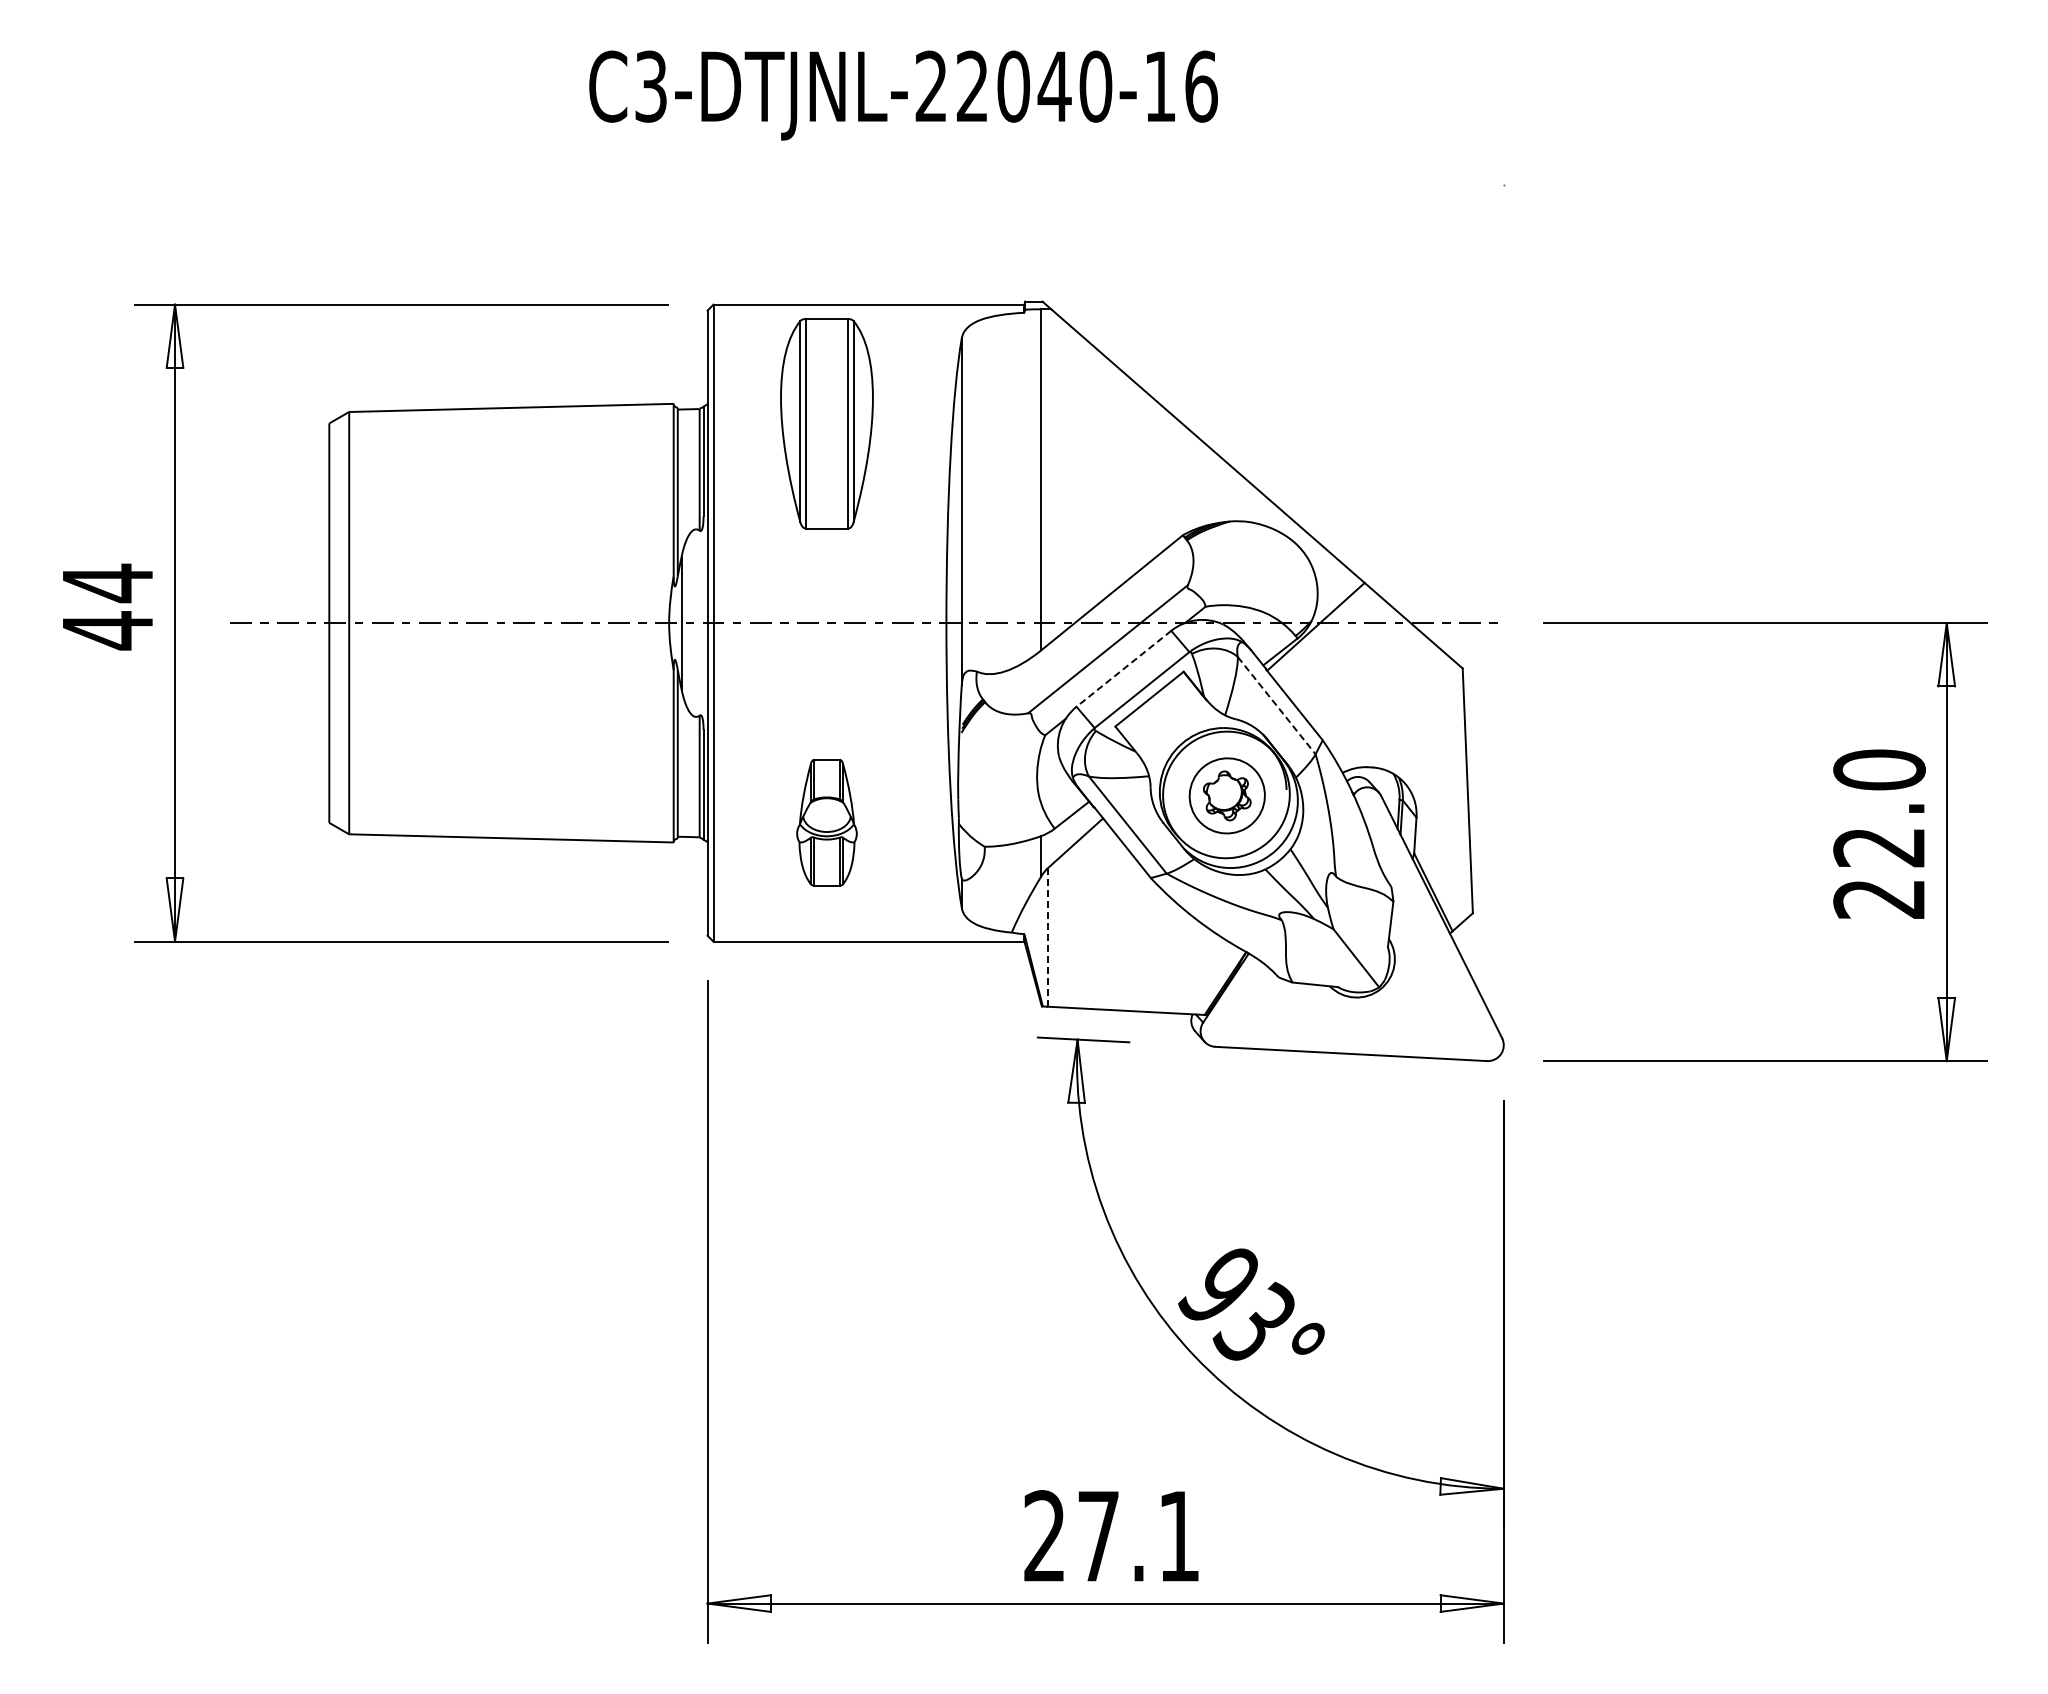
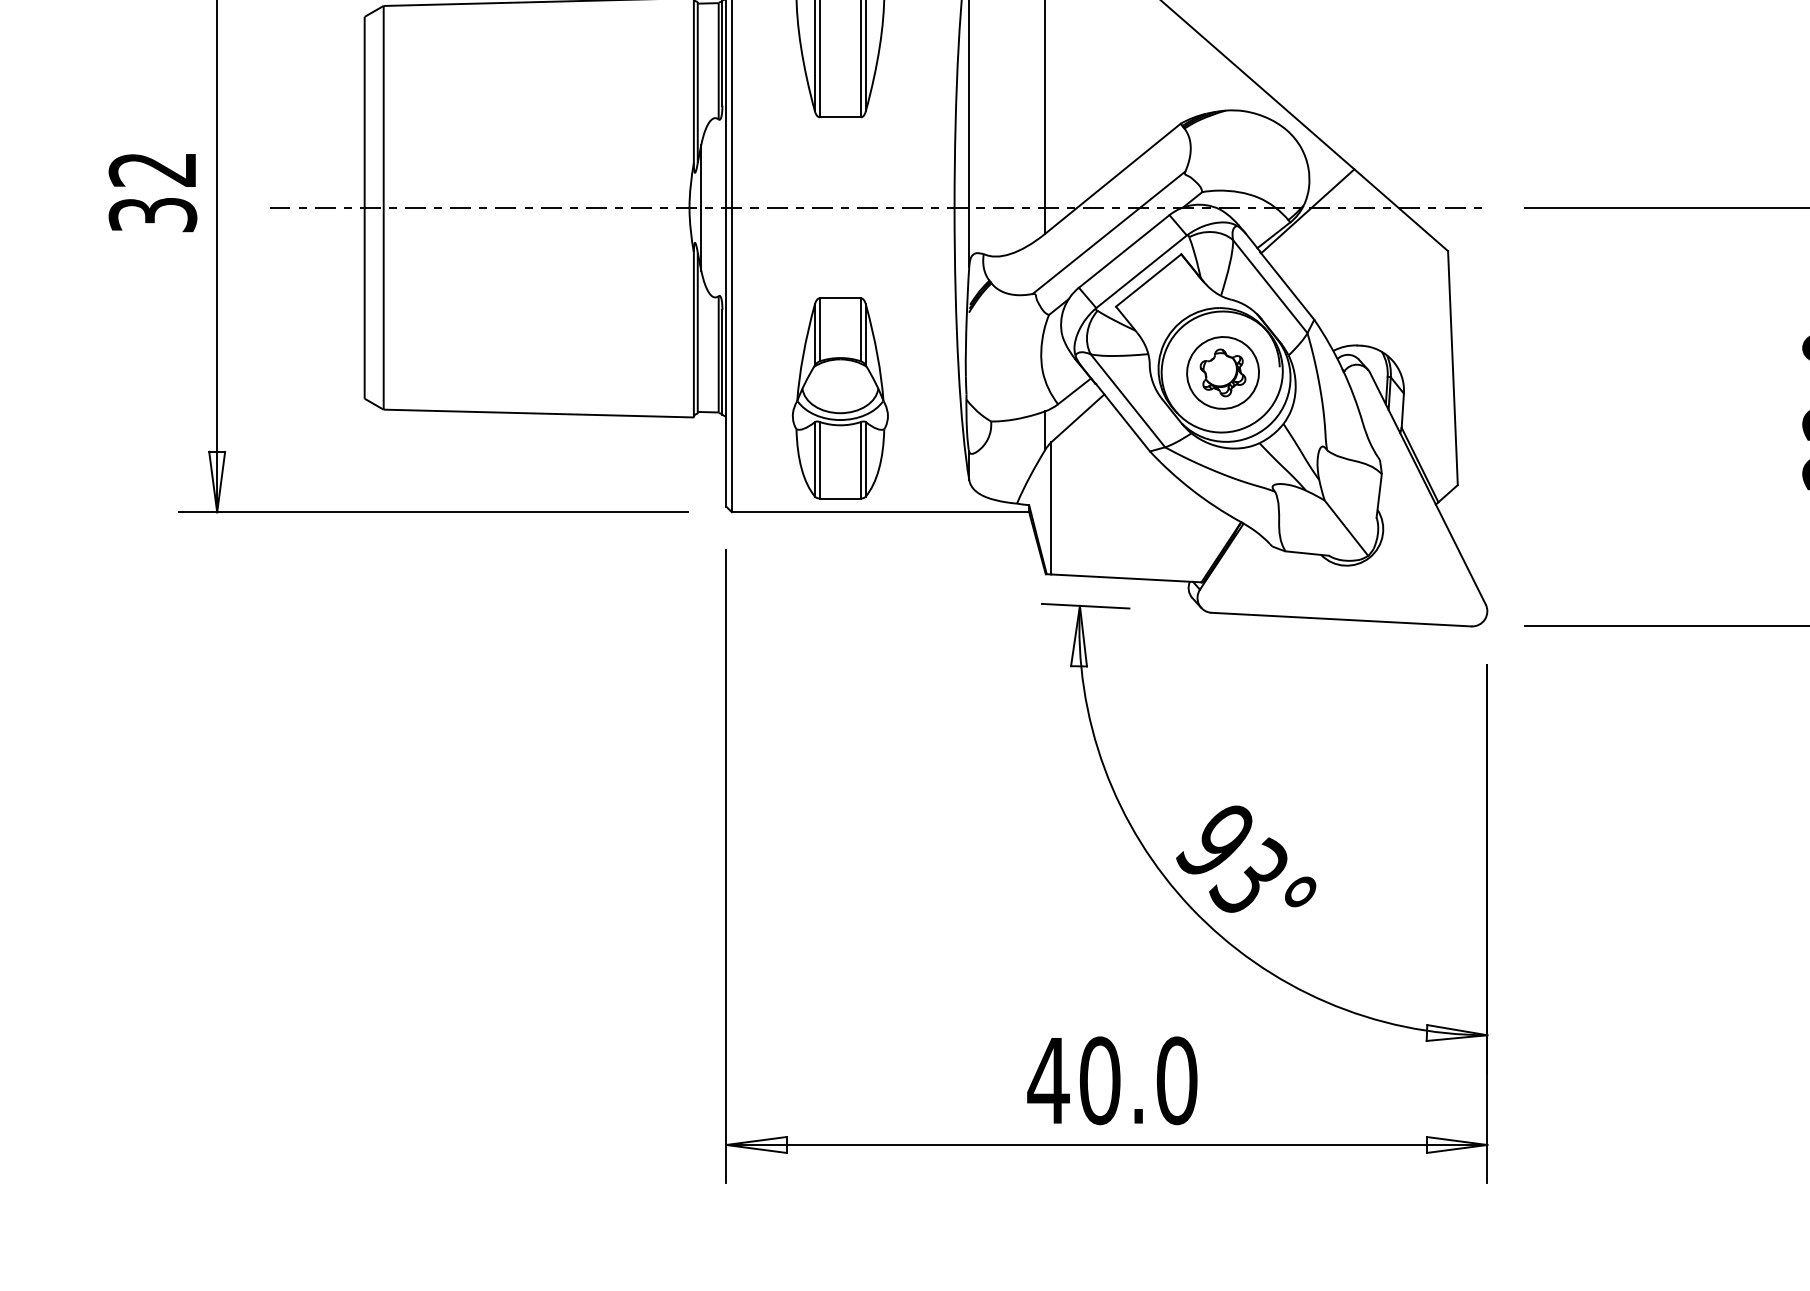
text: (107, 606) -> (152, 191), 44 -> 32
line: (1123, 668) -> (1123, 251), dashed -> solid
line: (1277, 706) -> (1271, 287), dashed -> solid
part: (826, 822) -> (839, 398), size x1.67
line: (1047, 938) -> (1051, 509), dashed -> solid
text: (1111, 1536) -> (1112, 1080), 27.1 -> 40.0

